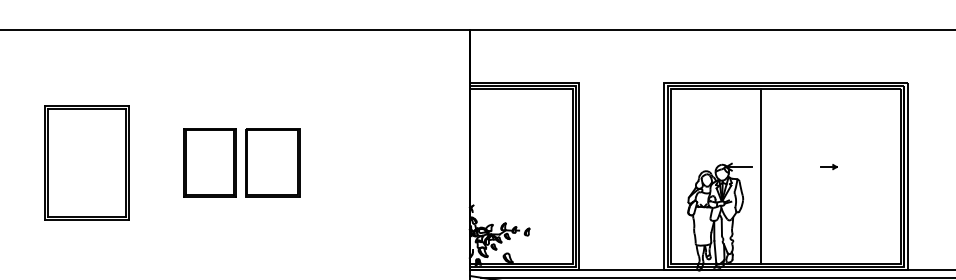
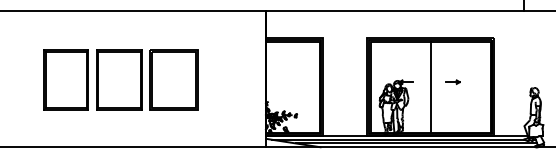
part: (242, 162) -> (147, 79), size x1.67
part: (827, 165) -> (452, 81), size x1.67
line: (760, 175) -> (430, 86), moved

